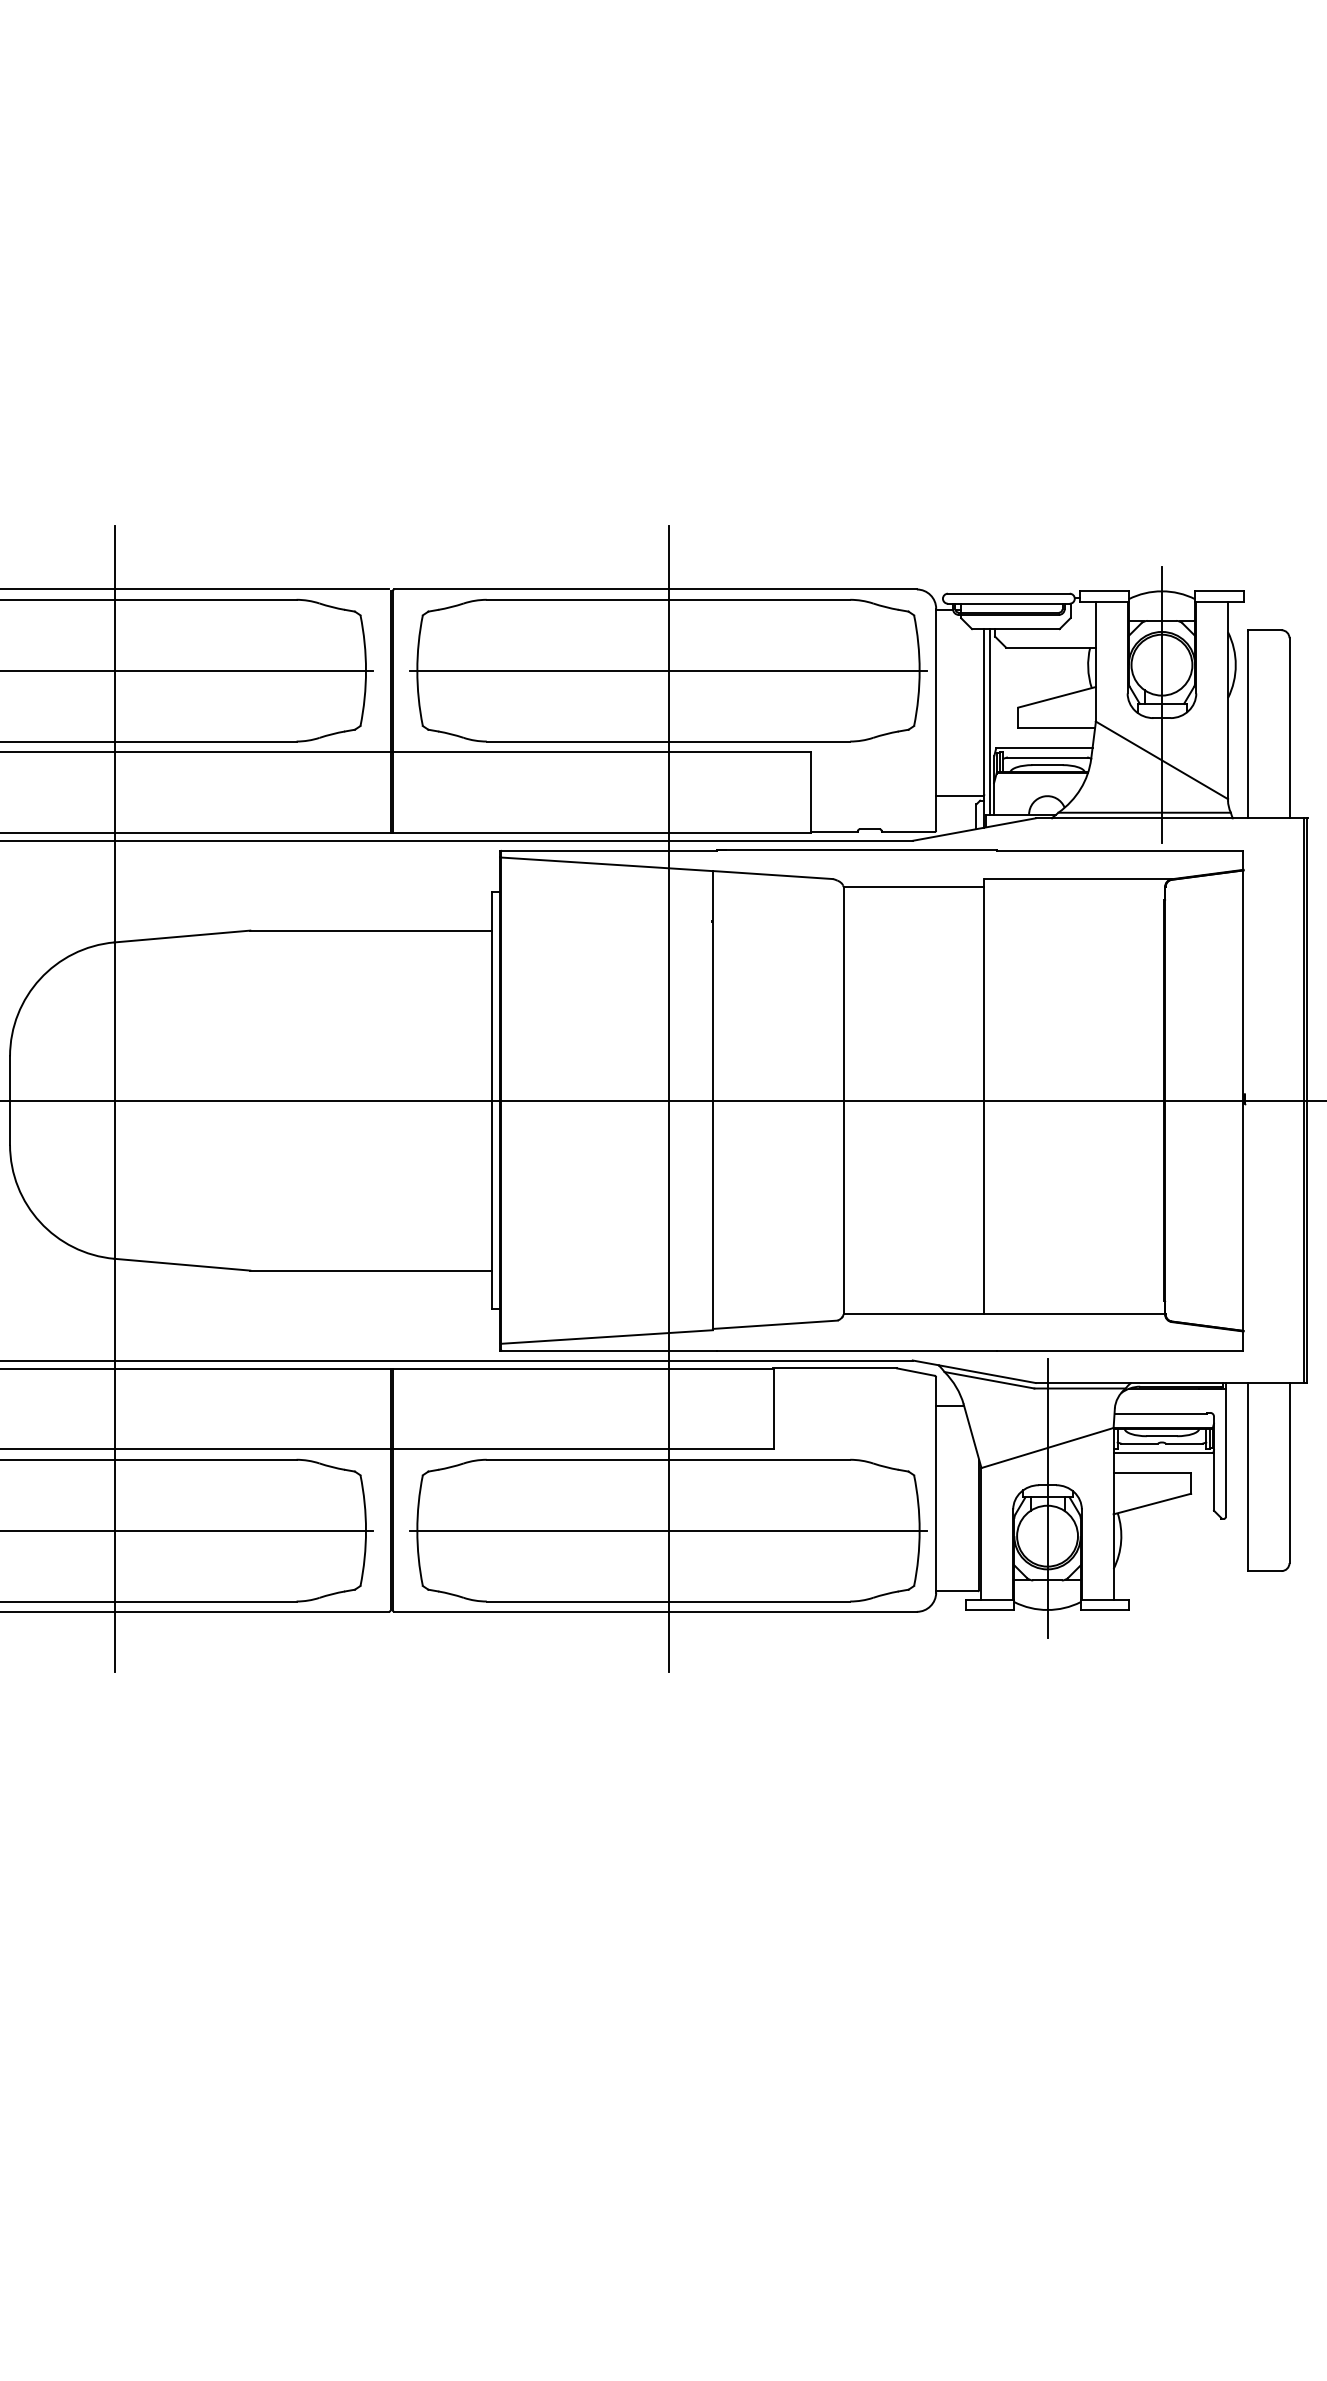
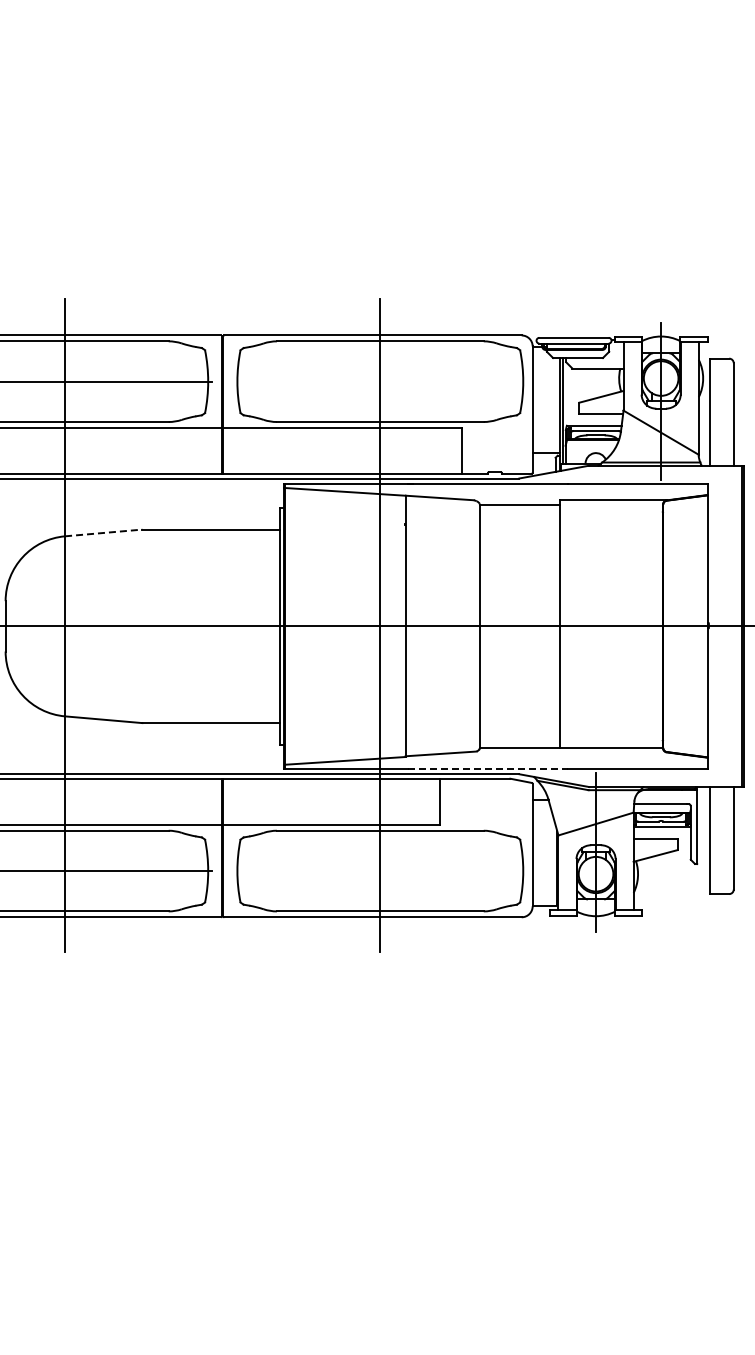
line: (668, 670) -> (380, 381), removed
line: (182, 935) -> (103, 532), solid -> dashed
line: (856, 1350) -> (487, 768), solid -> dashed
line: (668, 1531) -> (380, 871), removed

